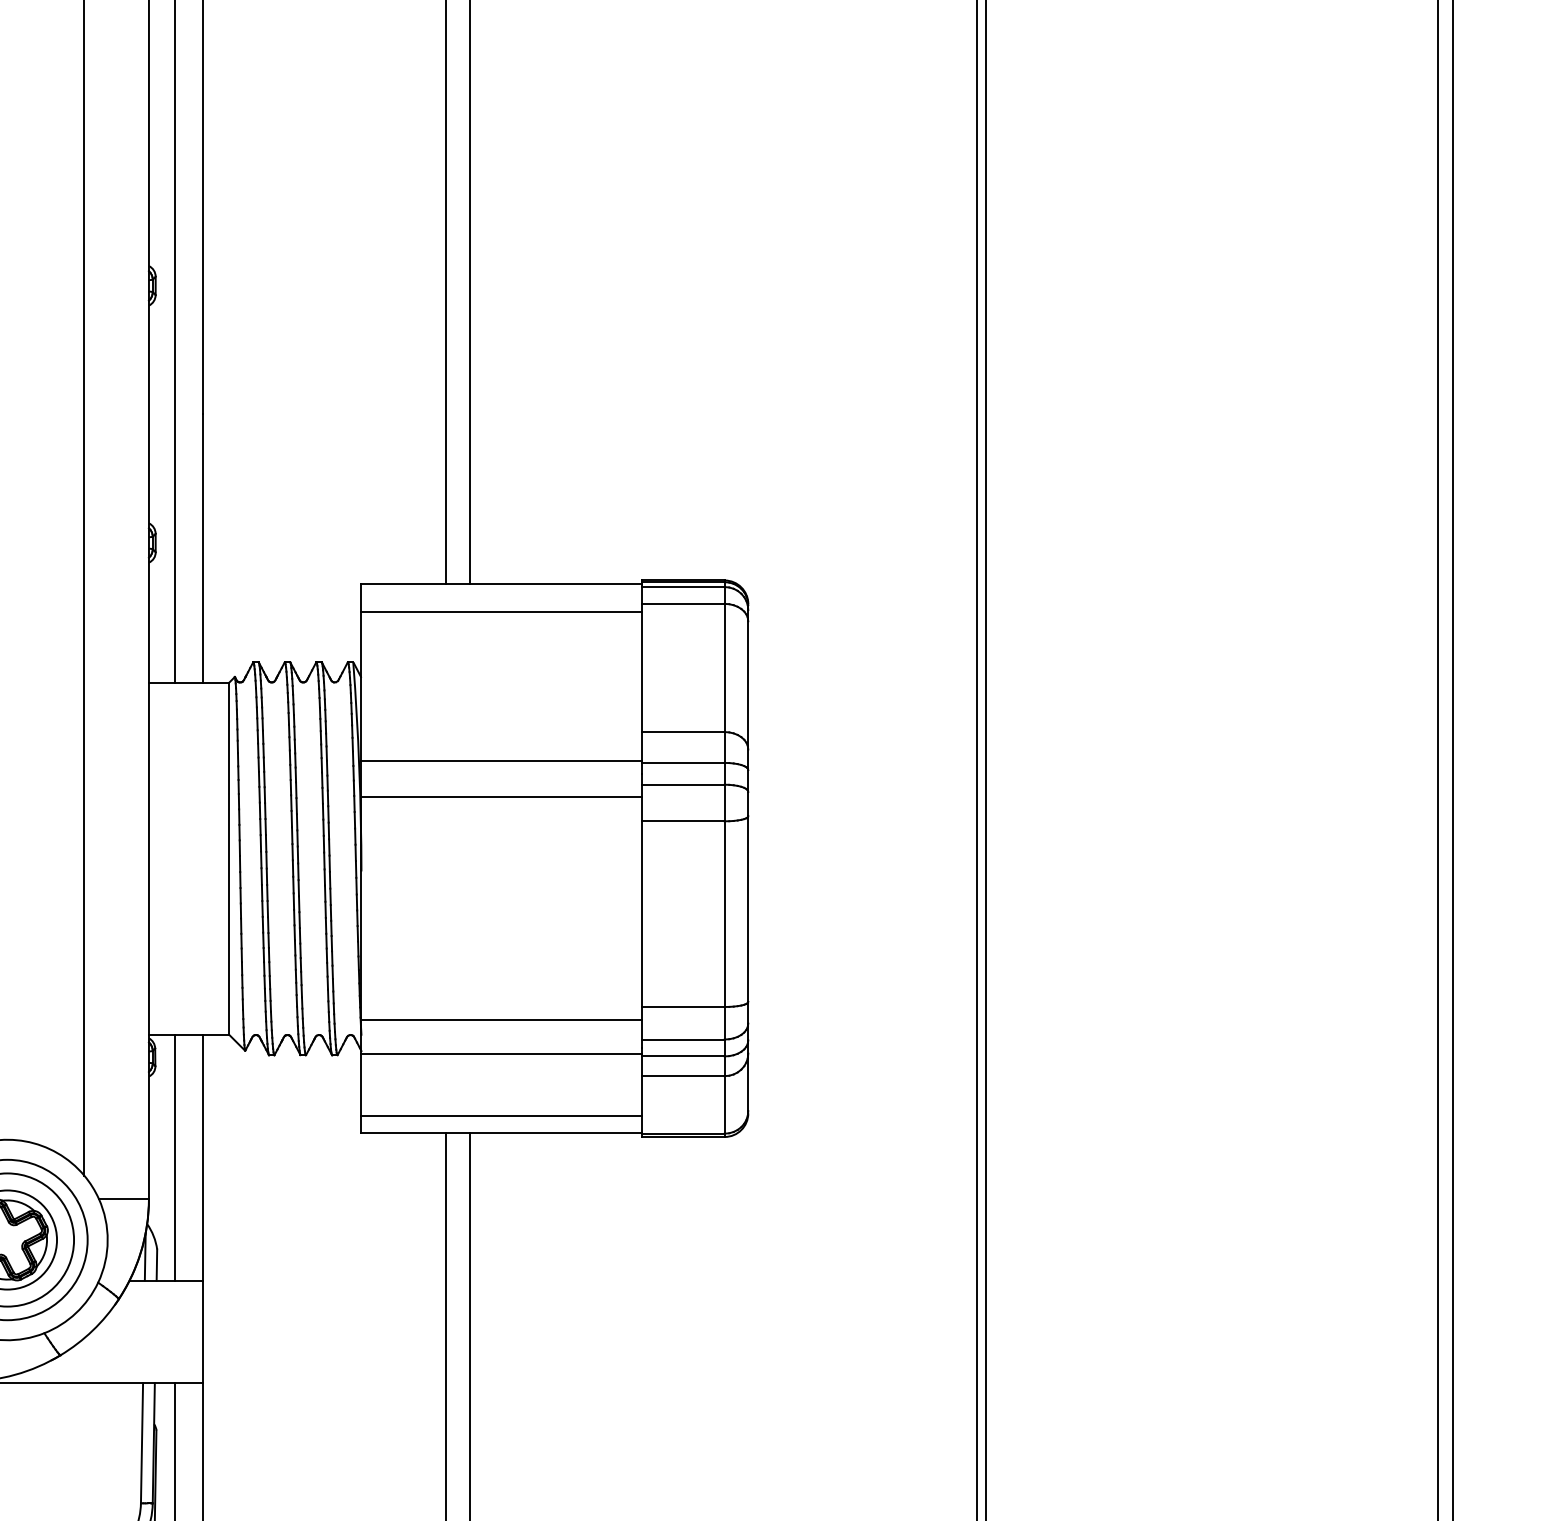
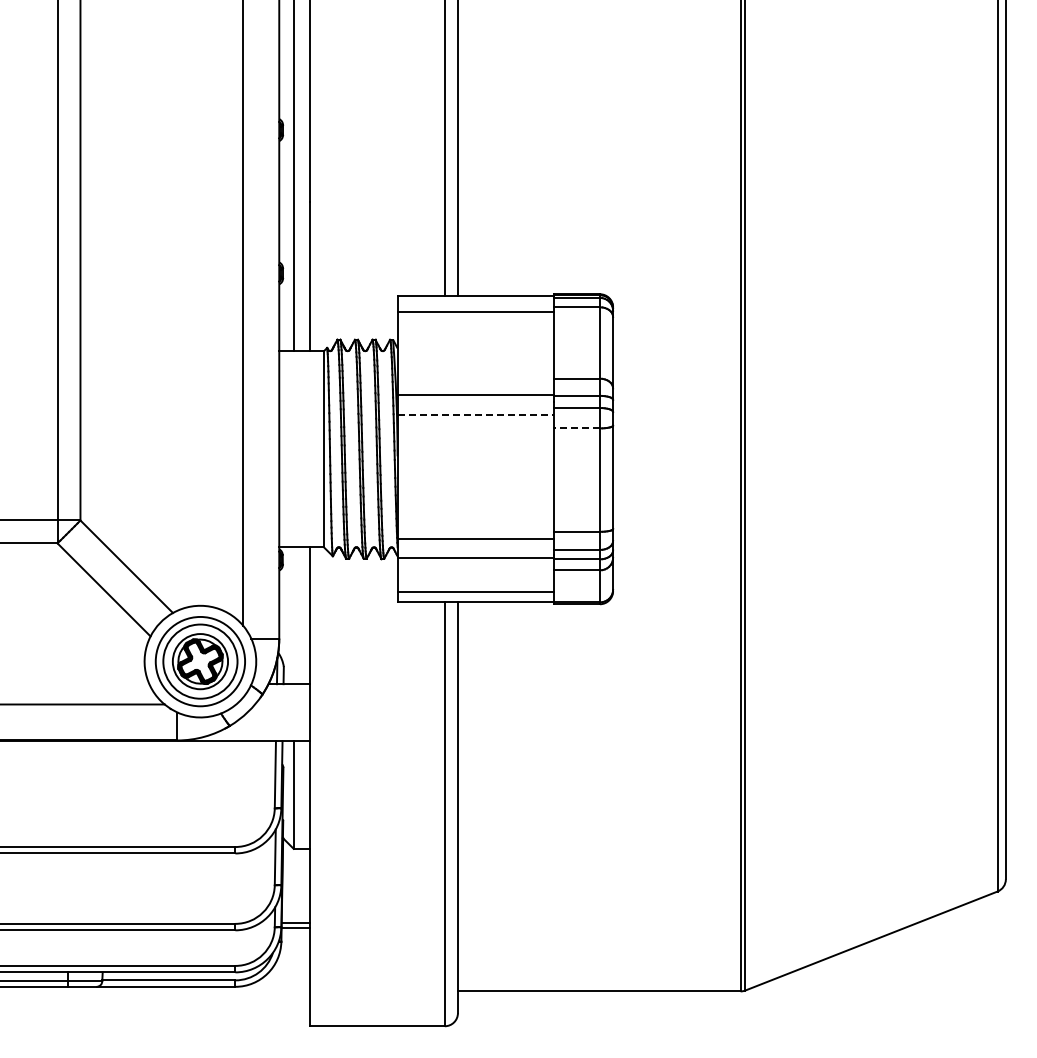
line: (503, 796) -> (476, 414), solid -> dashed
line: (682, 821) -> (576, 428), solid -> dashed
line: (174, 1157) -> (293, 615), removed

